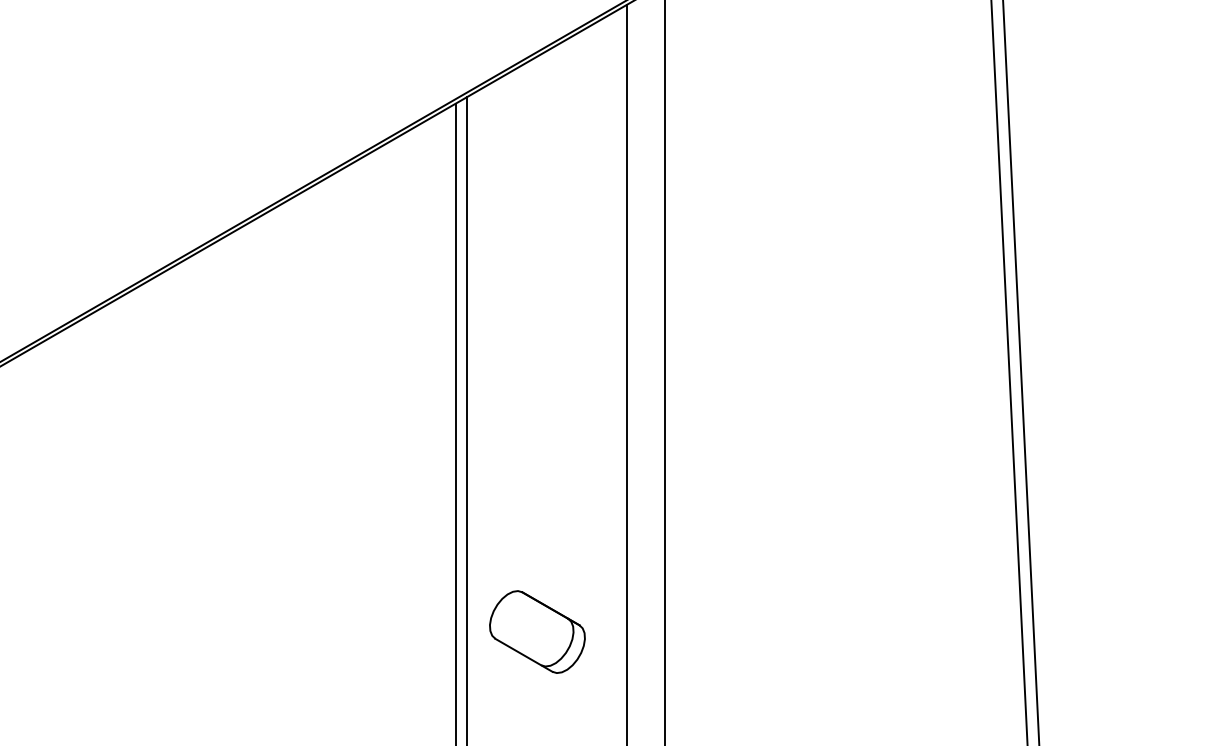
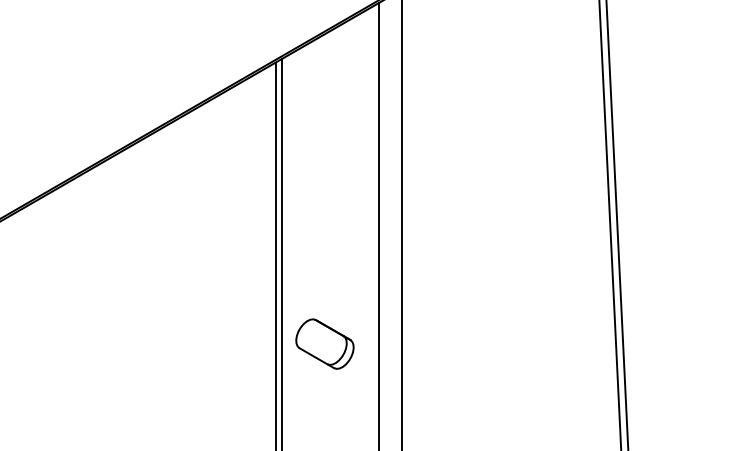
part: (536, 631) -> (324, 343), moved

